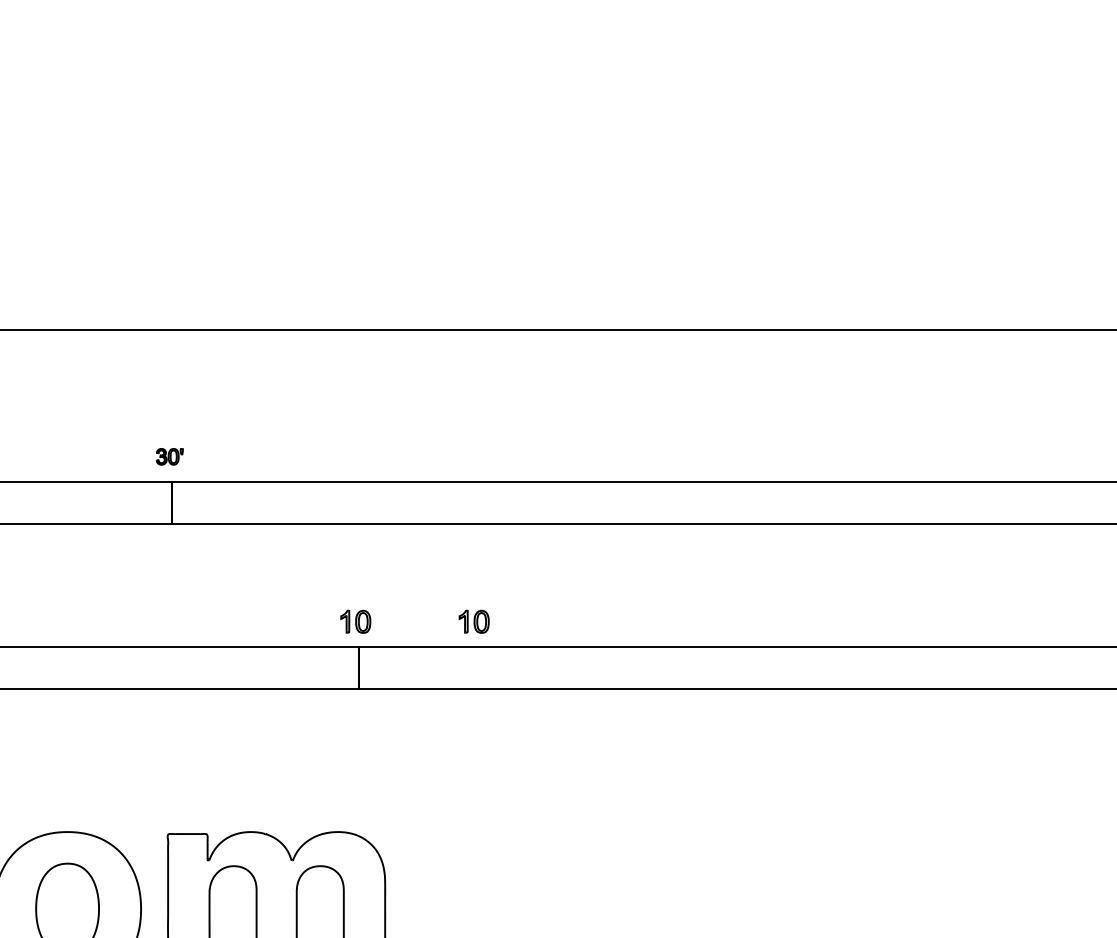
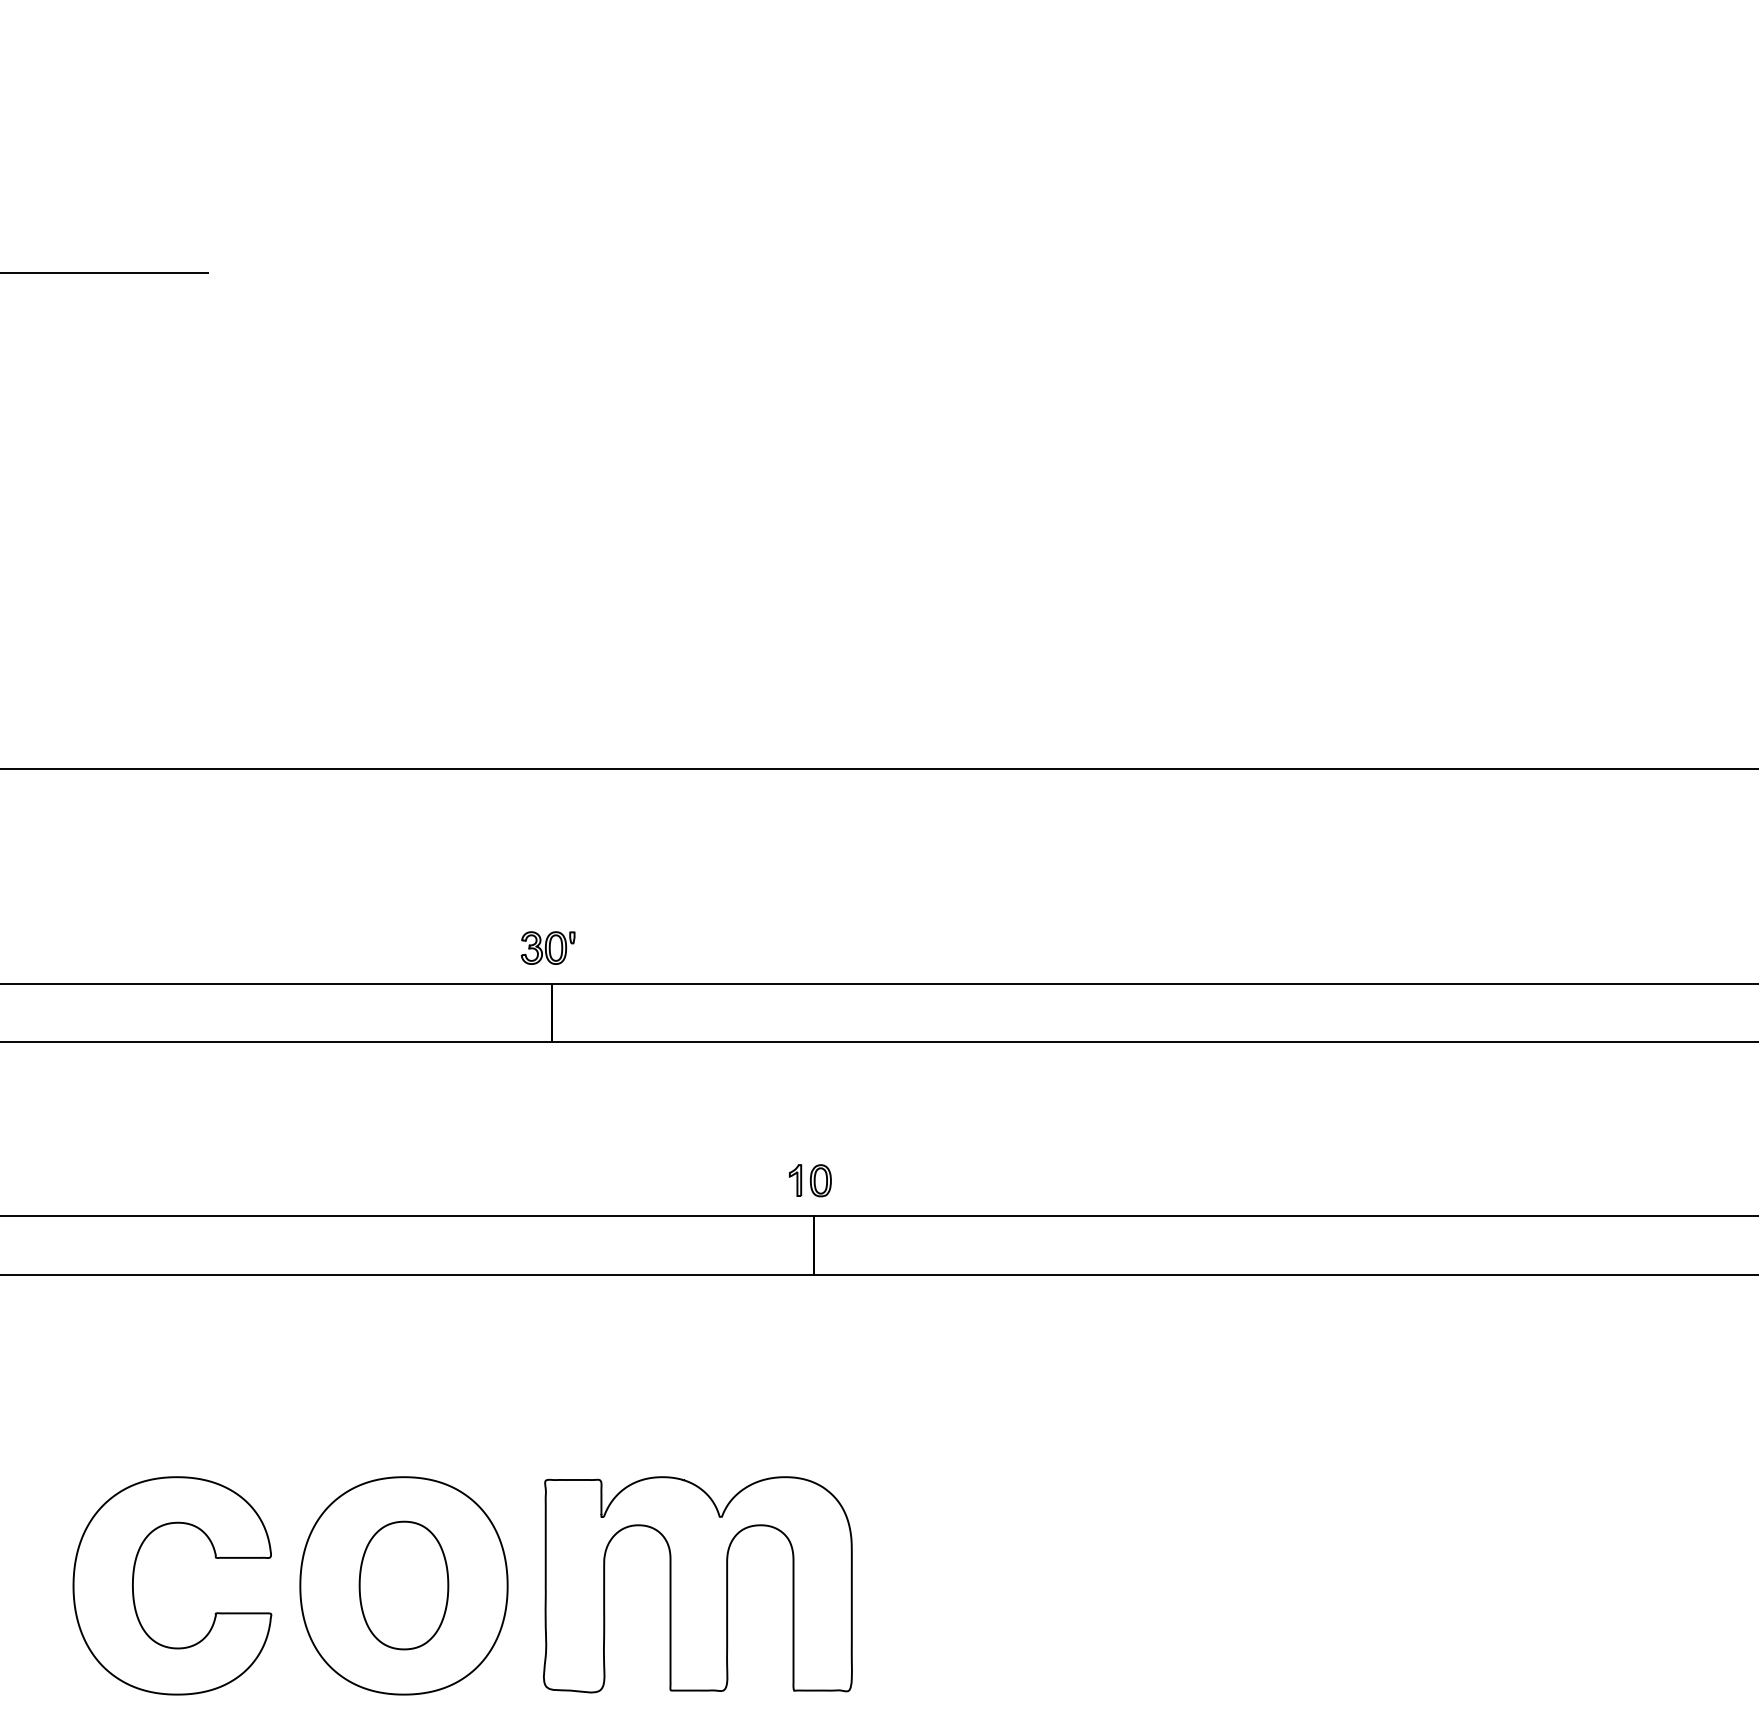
part: (169, 456) -> (547, 947), size x1.43
part: (474, 621) -> (977, 1180), removed

